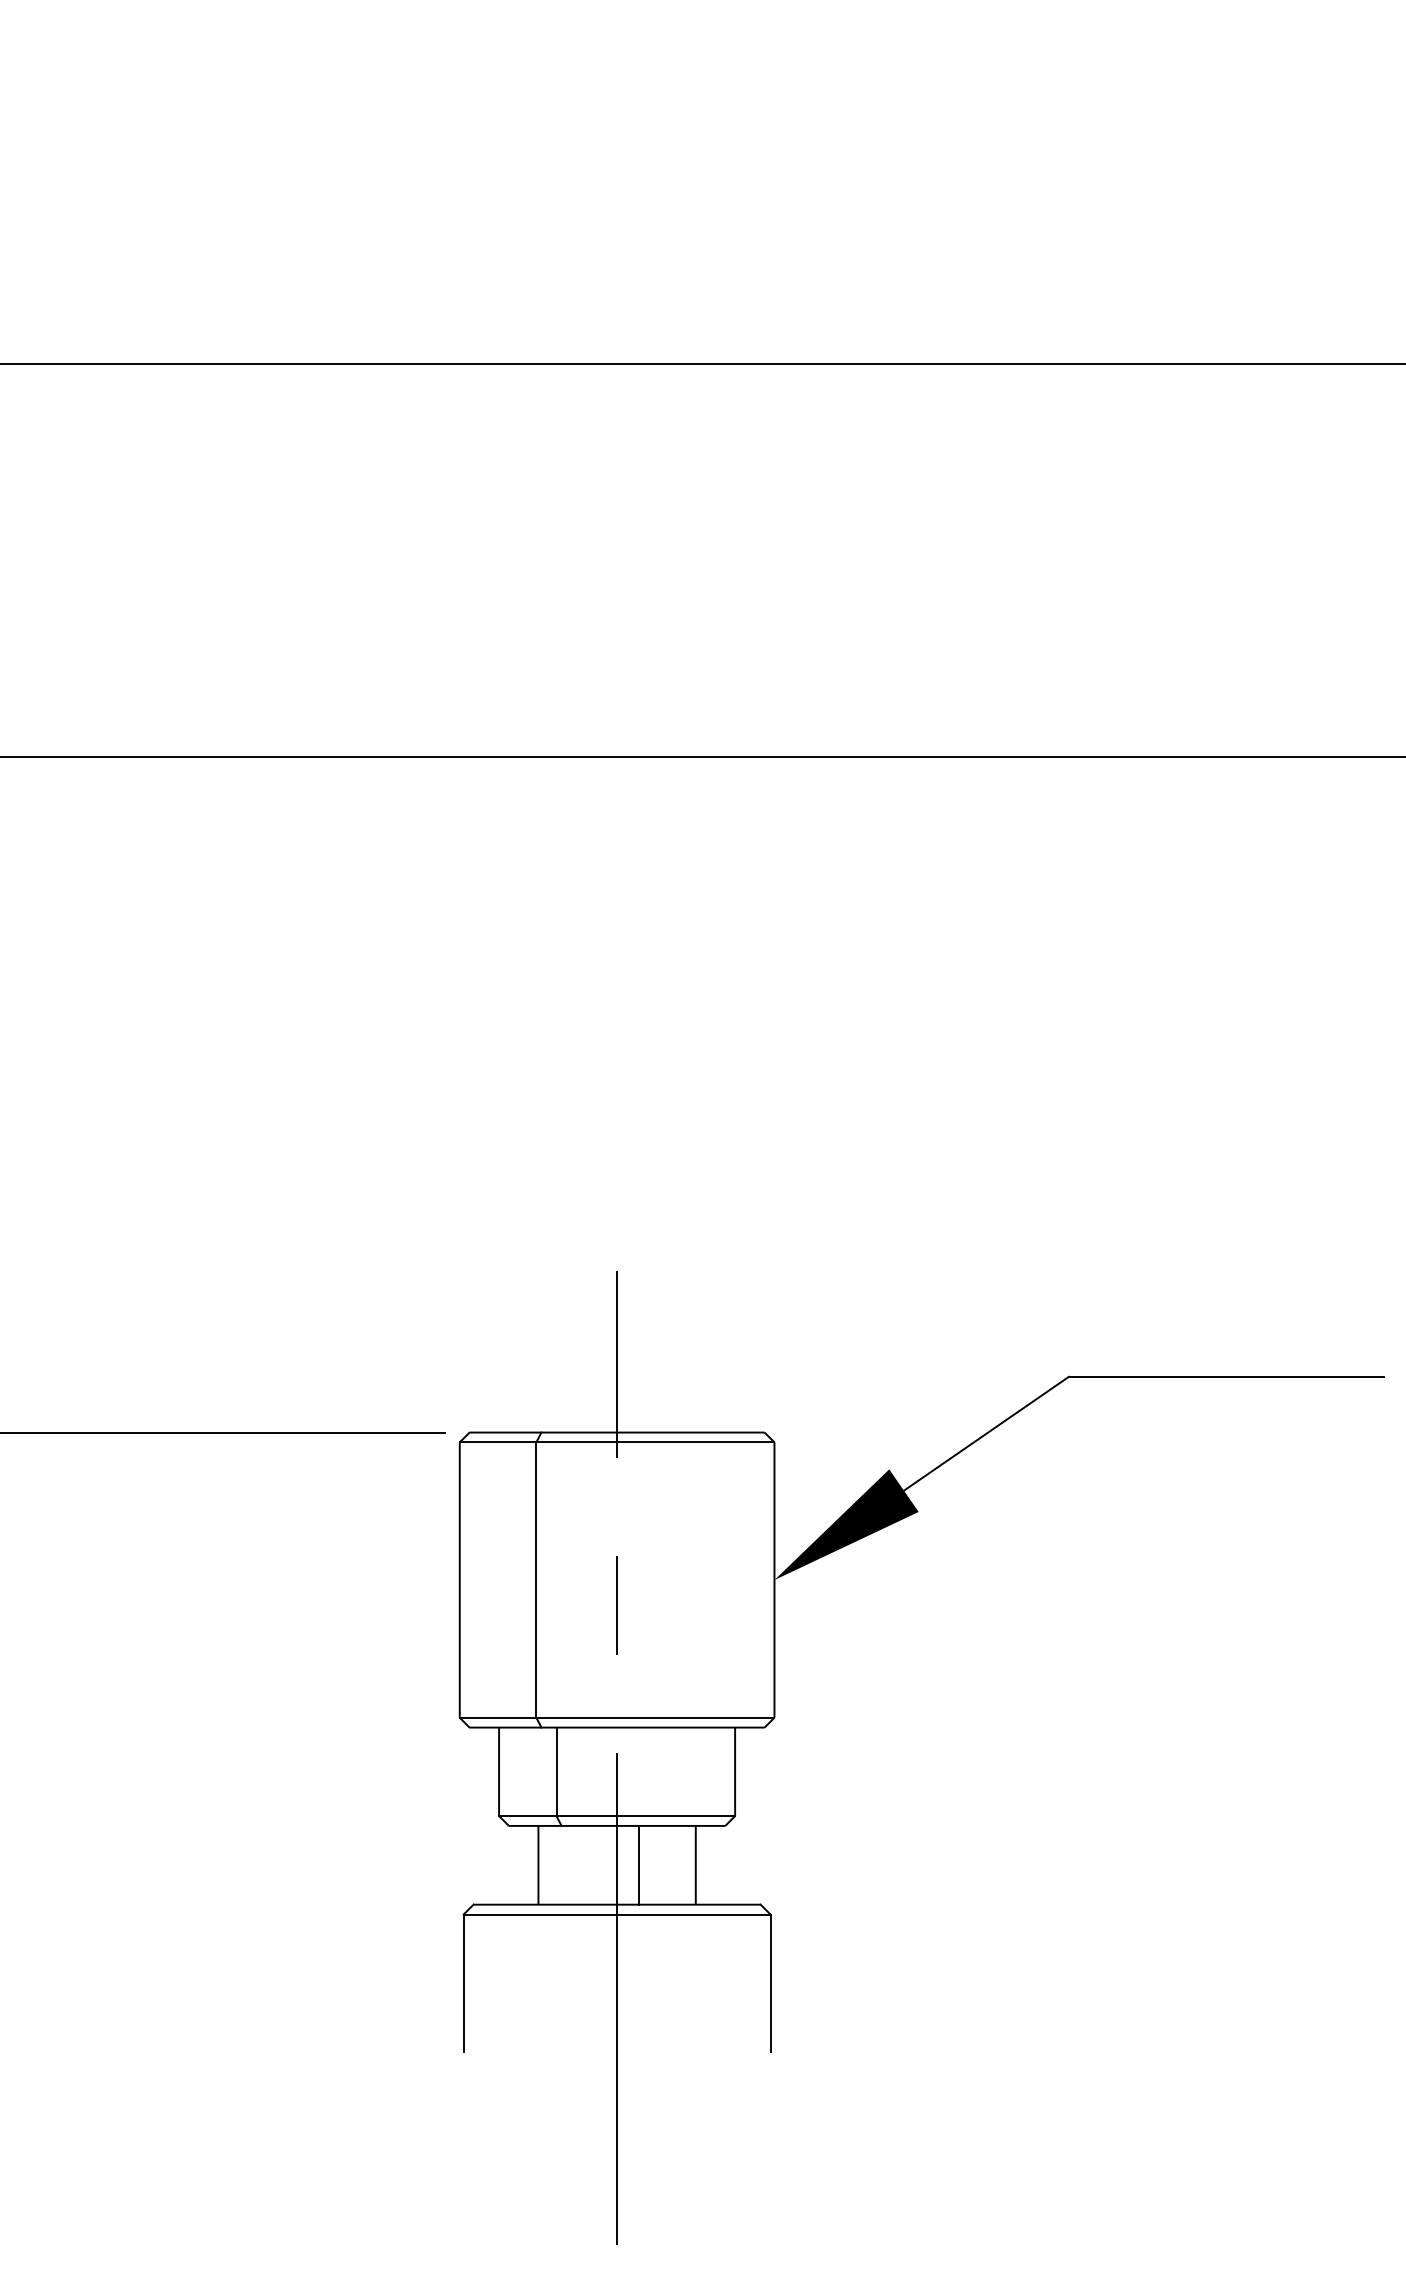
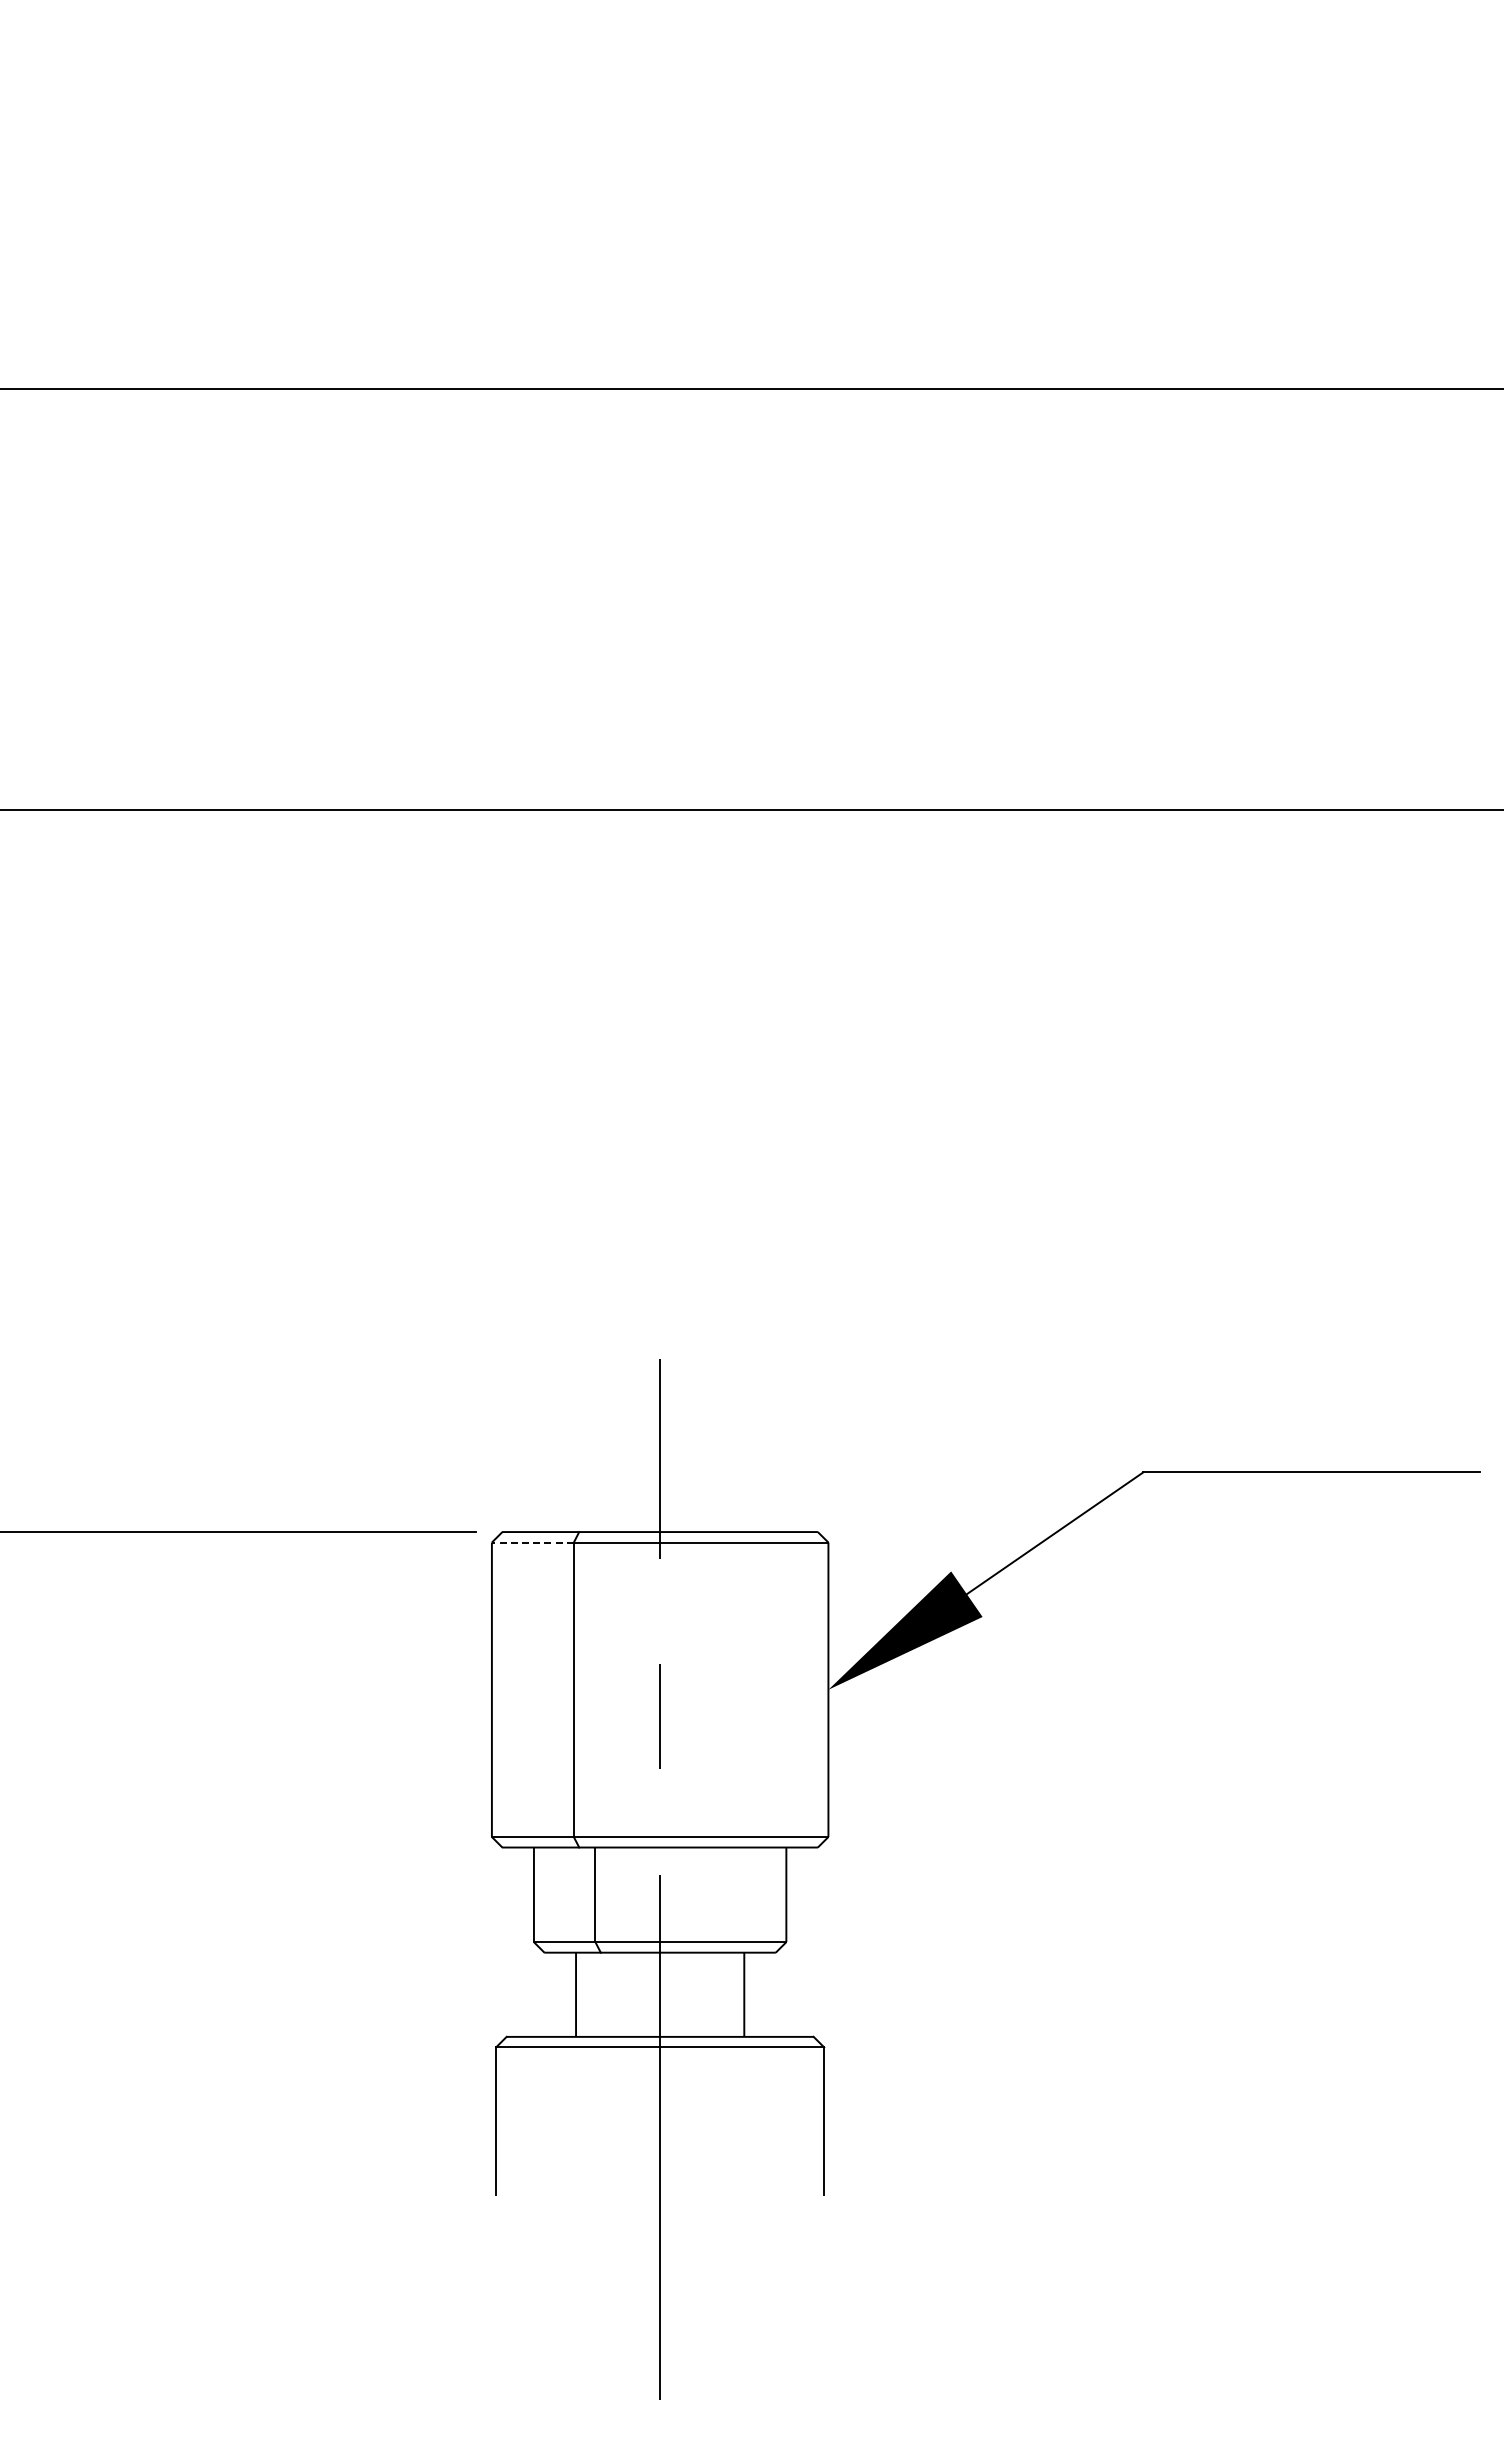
line: (497, 1442) -> (532, 1542), solid -> dashed
line: (639, 1865) -> (684, 1994), removed

